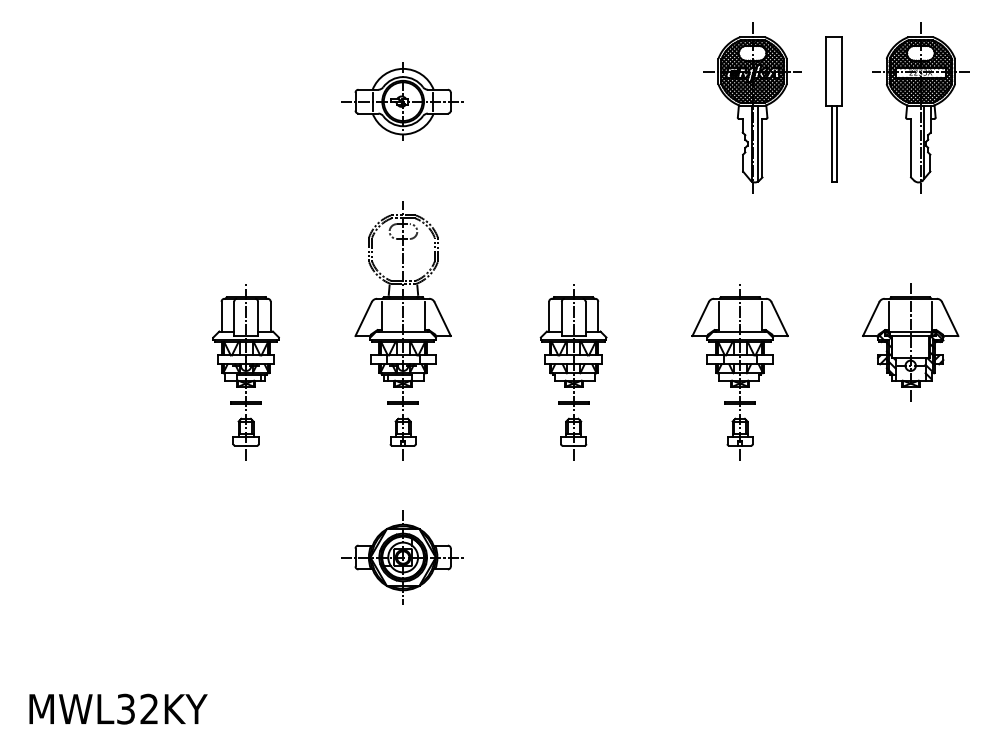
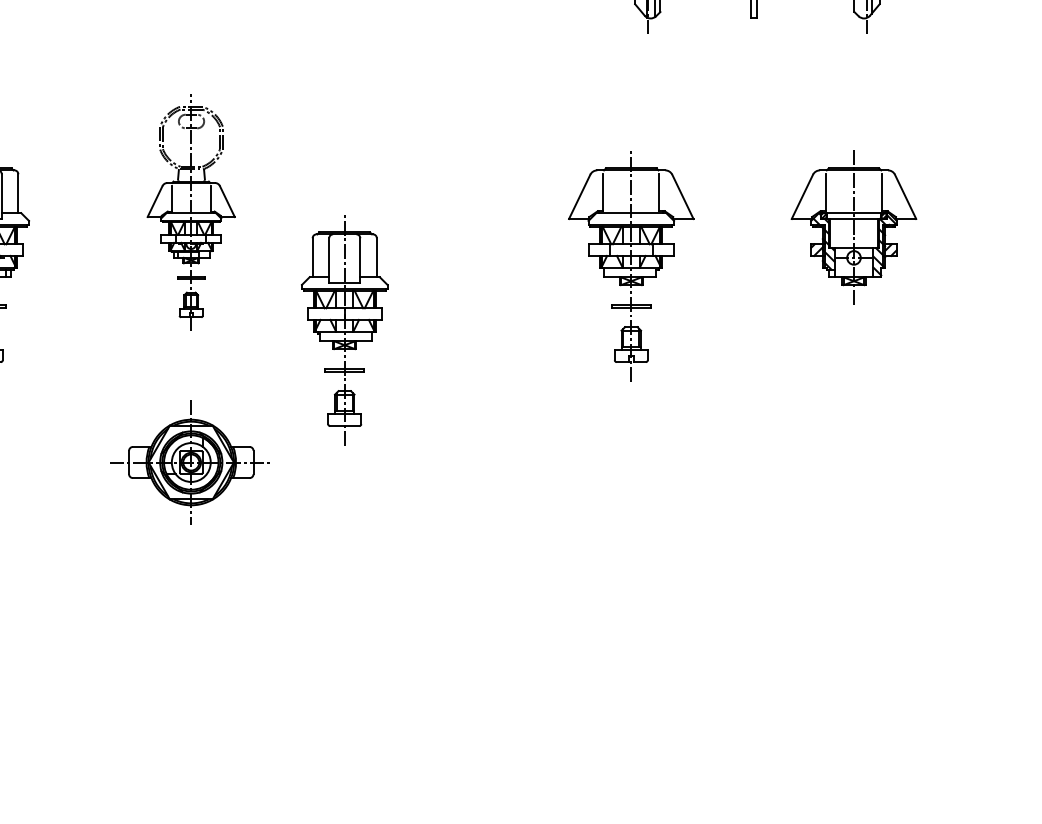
part: (402, 330) -> (190, 211), size x0.7
part: (573, 372) -> (344, 330), moved
part: (402, 557) -> (190, 462), moved

